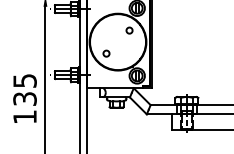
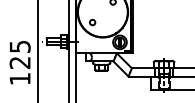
text: (24, 98) -> (19, 62), 135 -> 125

